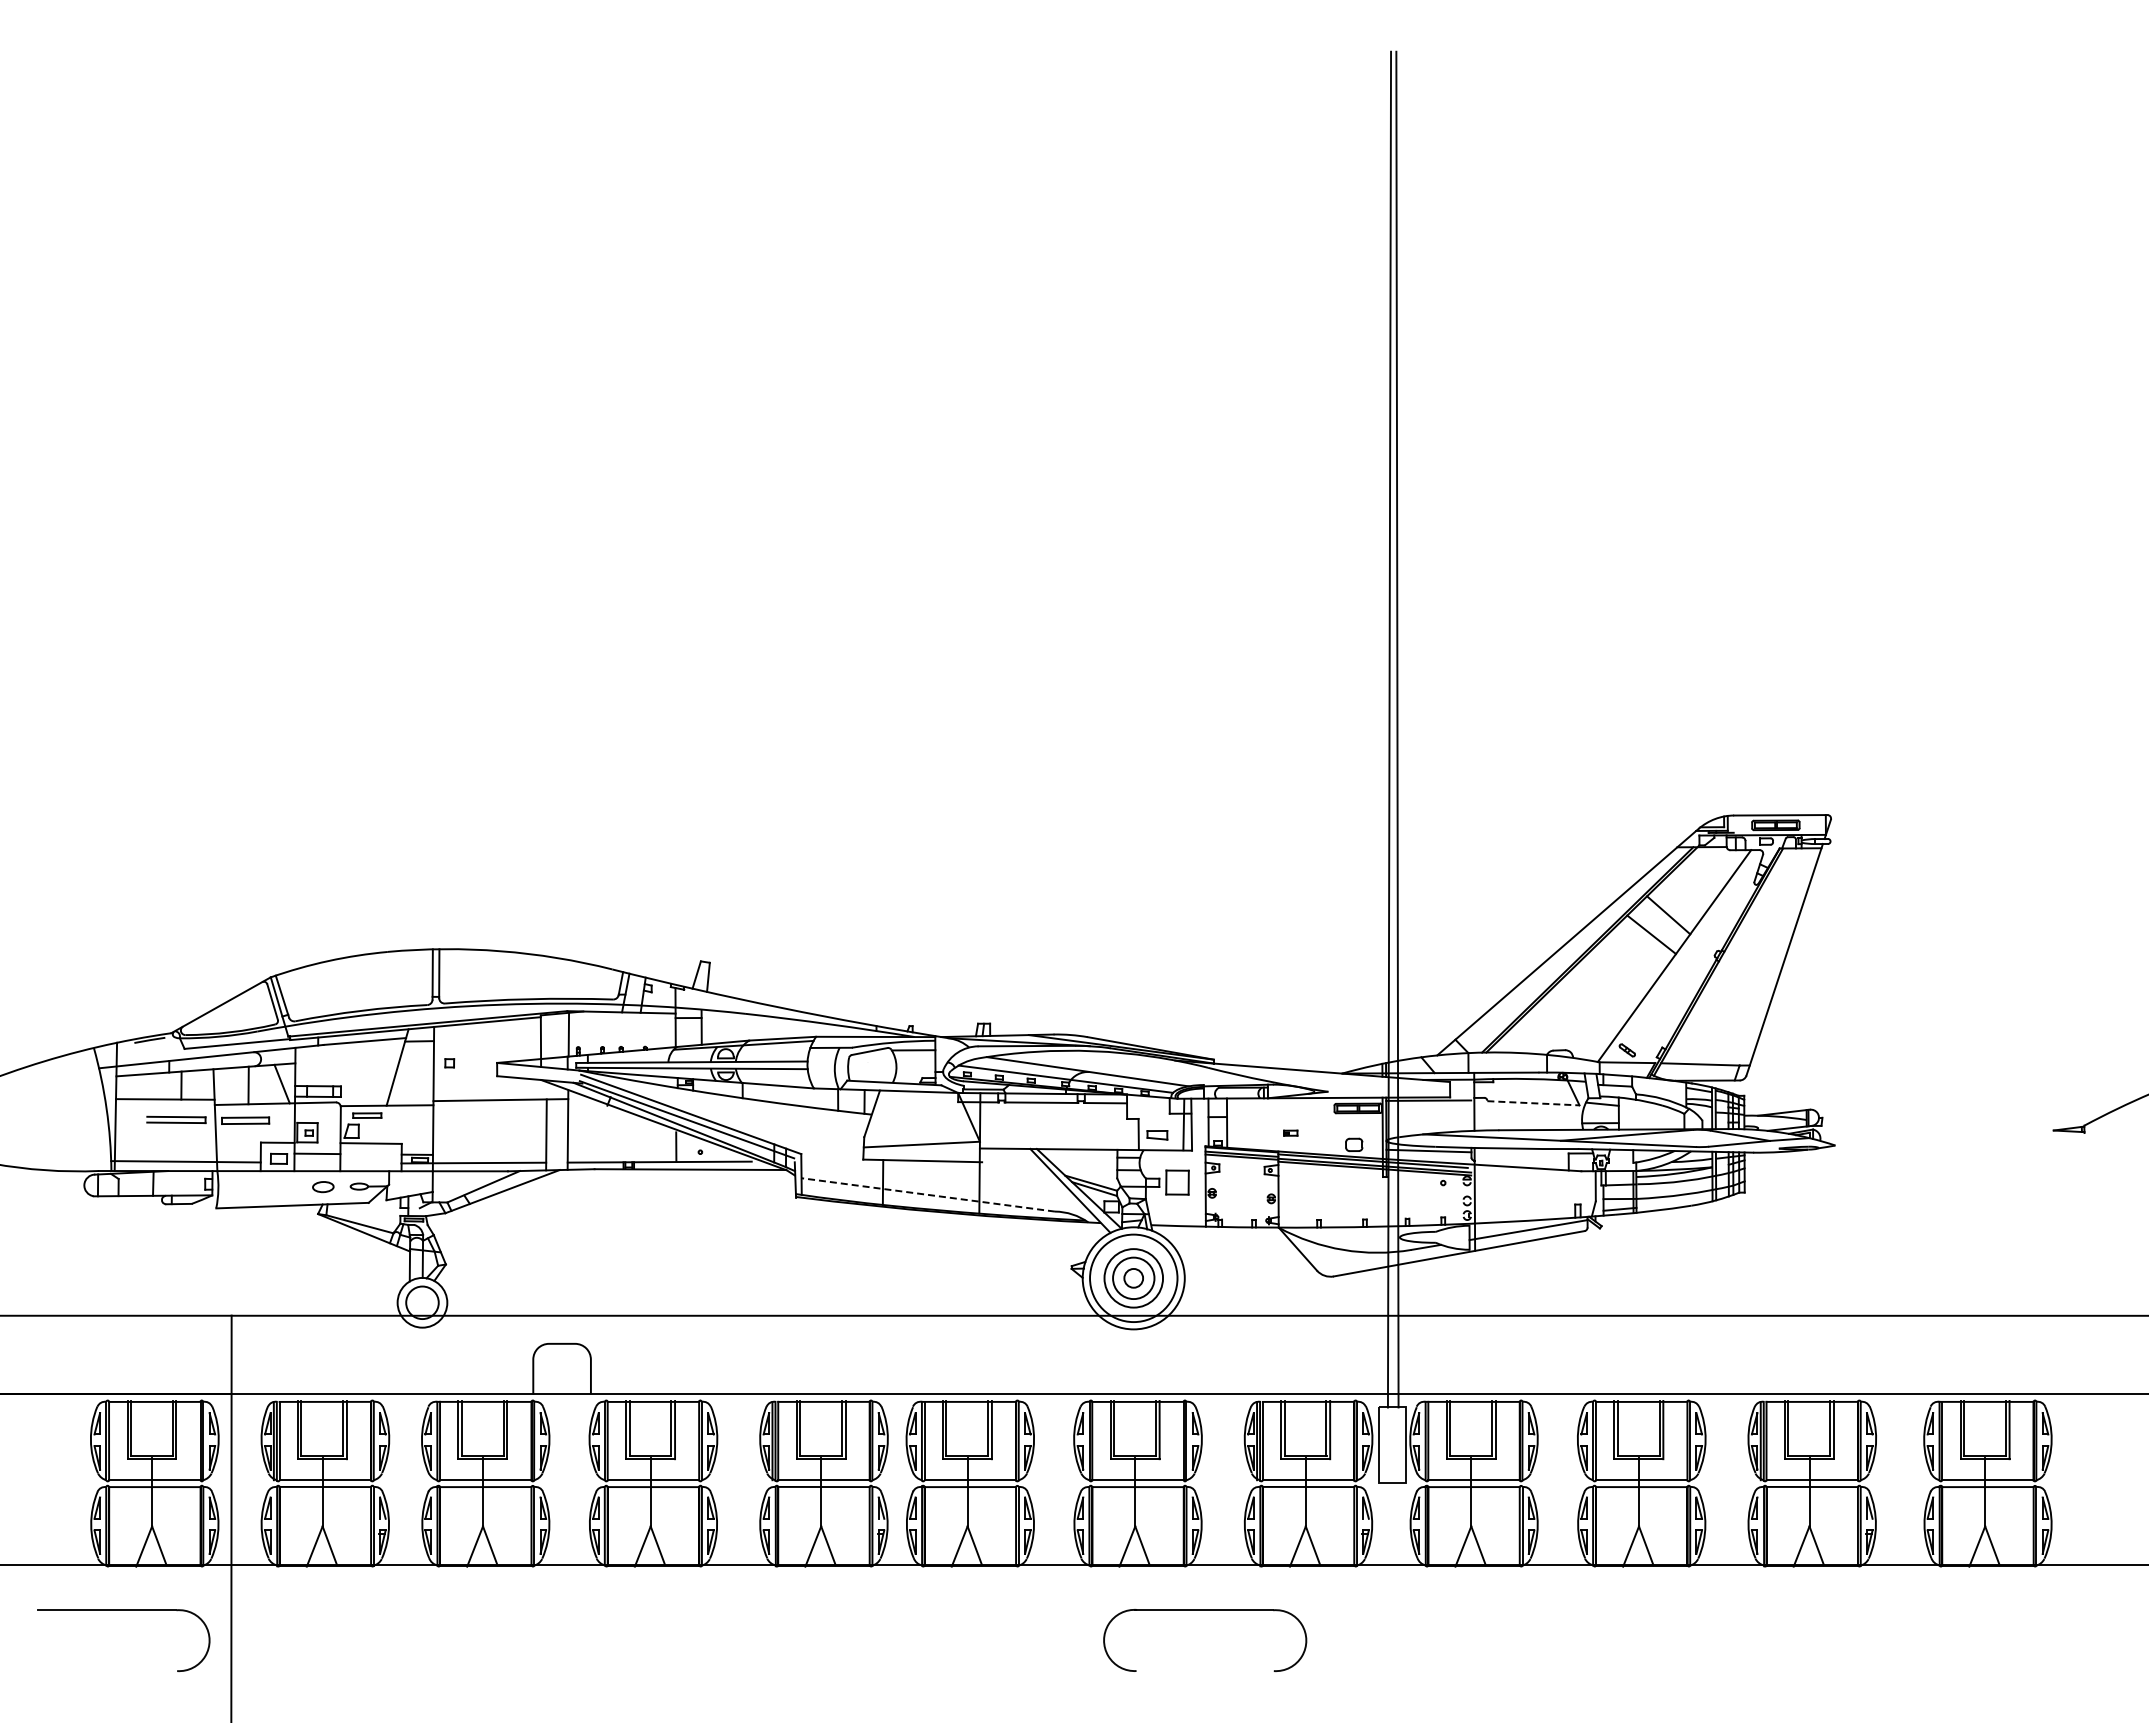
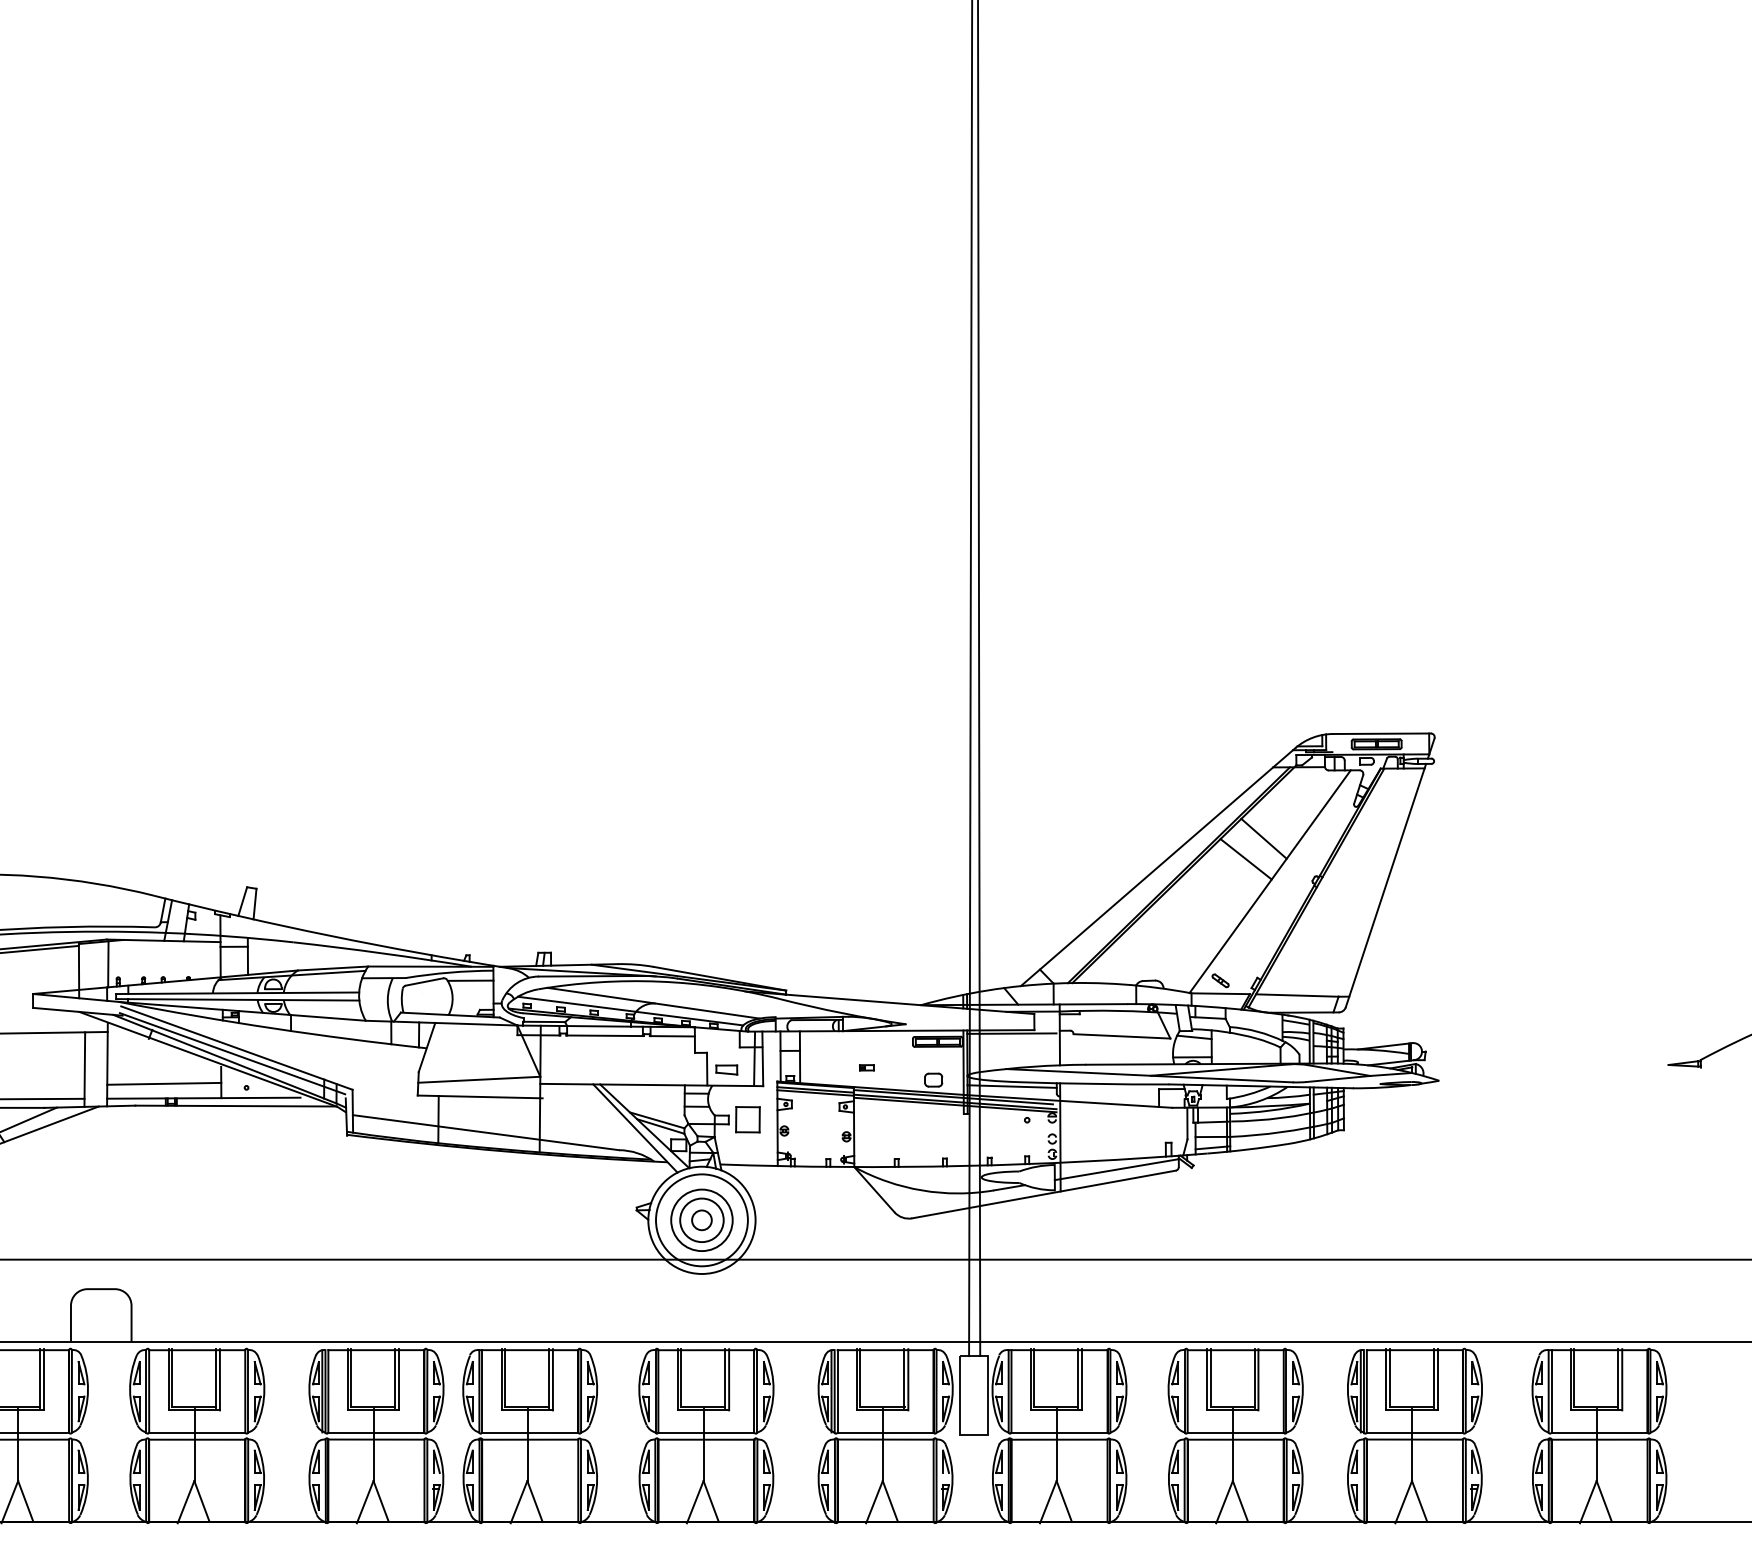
line: (1533, 1103) -> (1122, 1036), dashed -> solid
line: (621, 1148) -> (163, 1083), added
line: (928, 1194) -> (486, 1132), dashed -> solid

